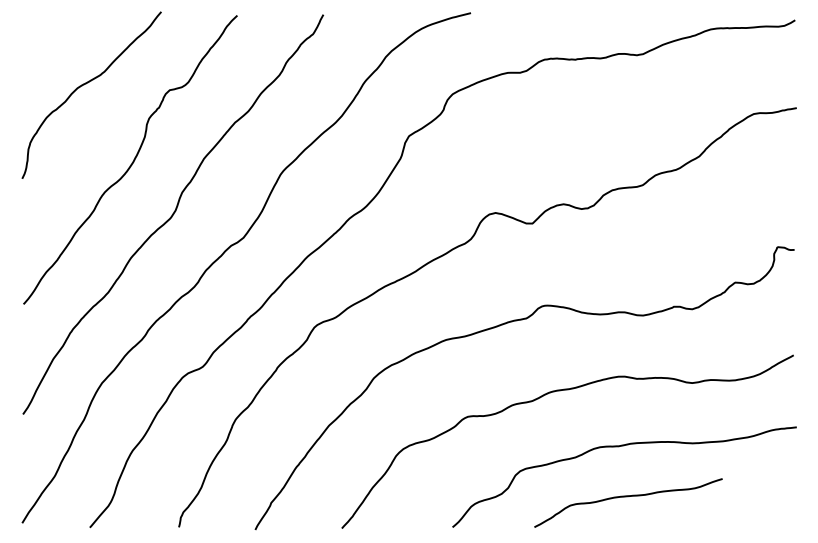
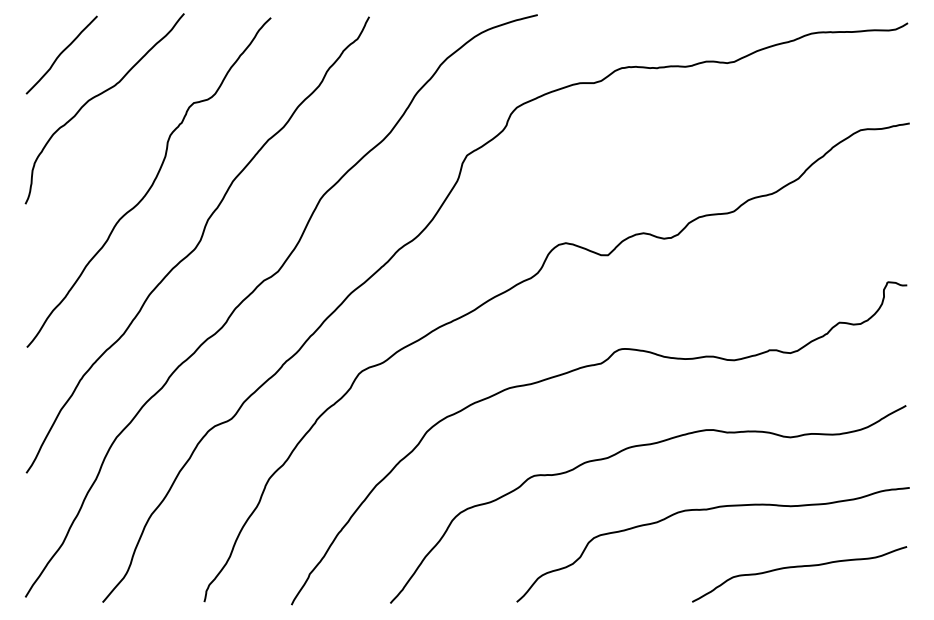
curve: (53, 47) -> (61, 54), added
curve: (628, 497) -> (799, 567), moved

